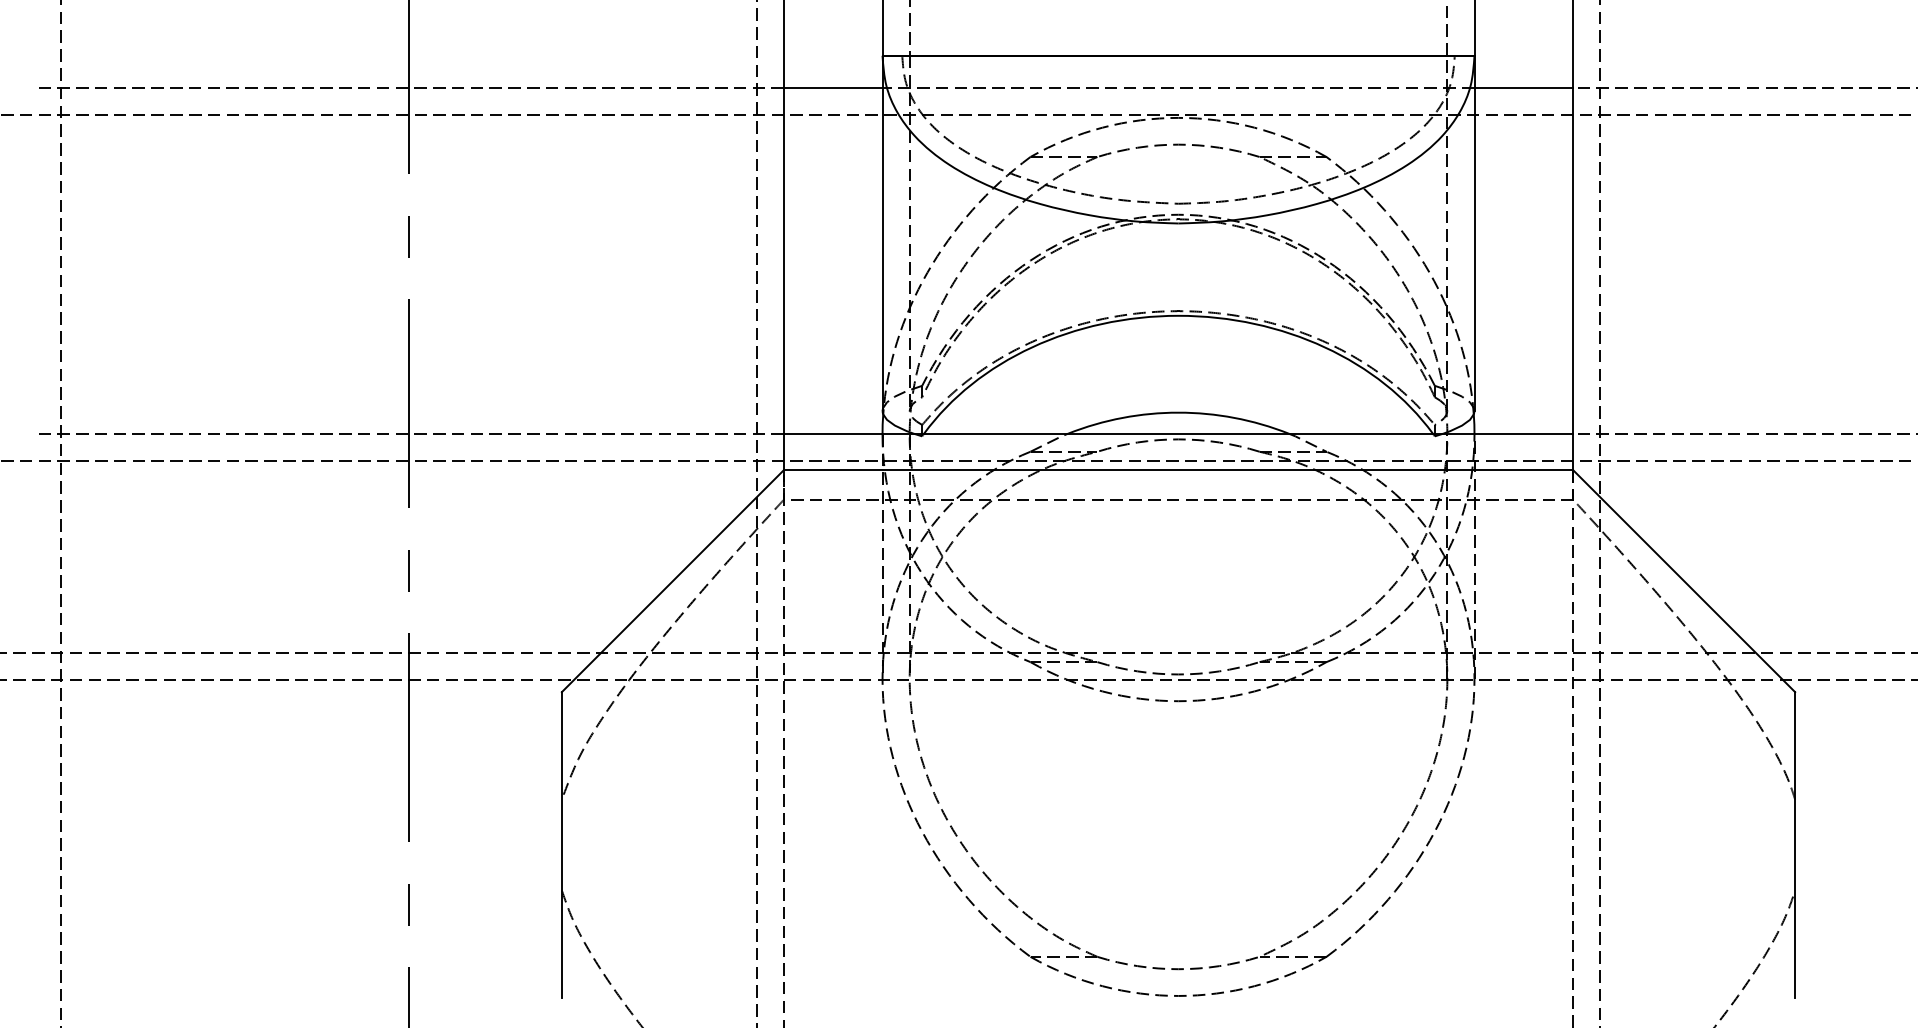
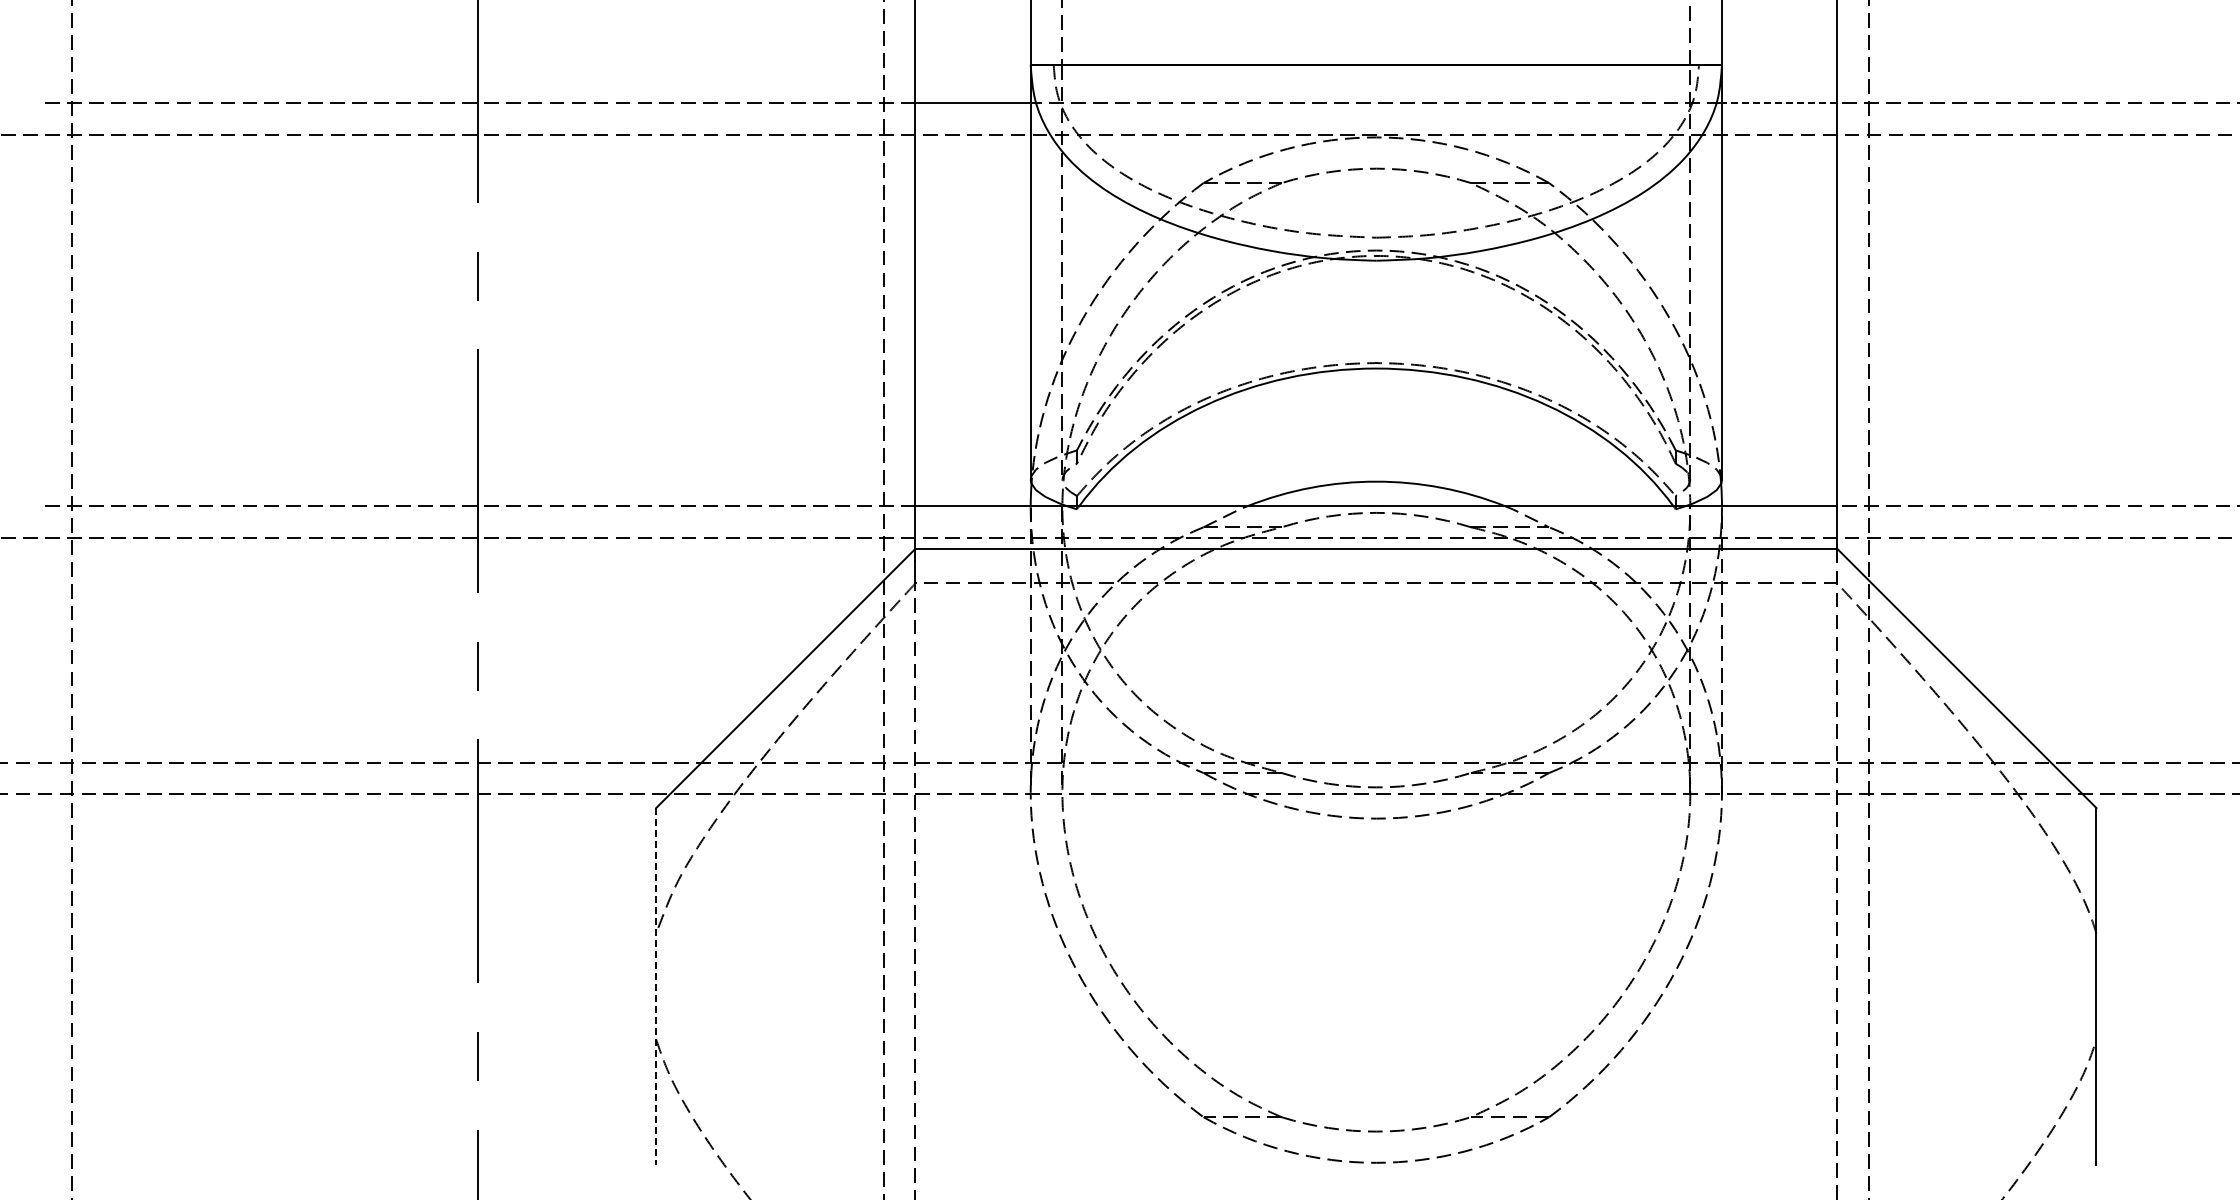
line: (1523, 87) -> (1779, 102), solid -> dashed
line: (562, 844) -> (656, 986), solid -> dashed

